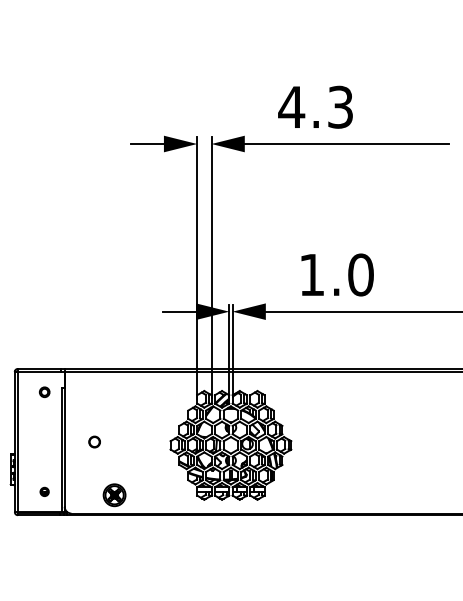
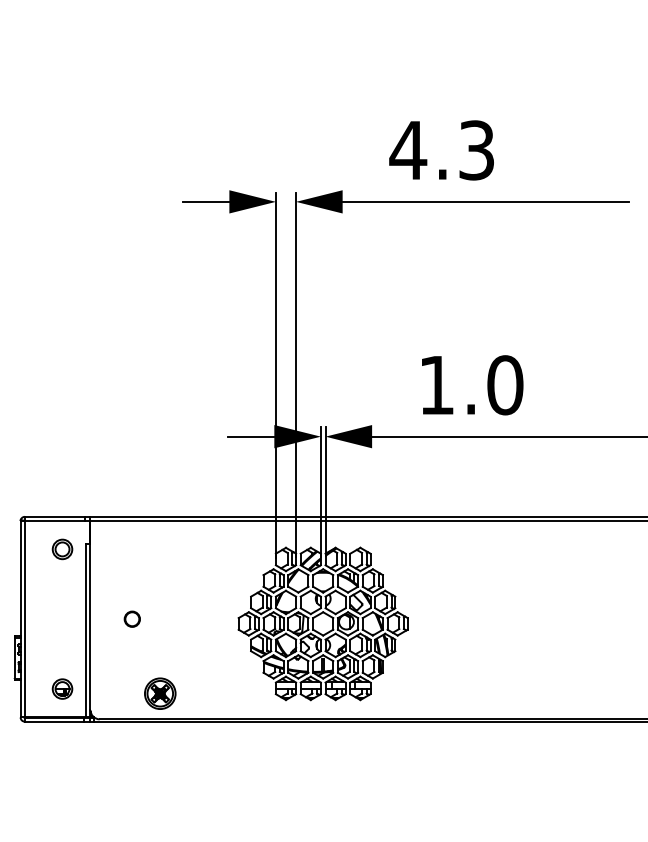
part: (44, 392) -> (62, 549), size x1.43
part: (44, 491) -> (62, 688), size x1.67

